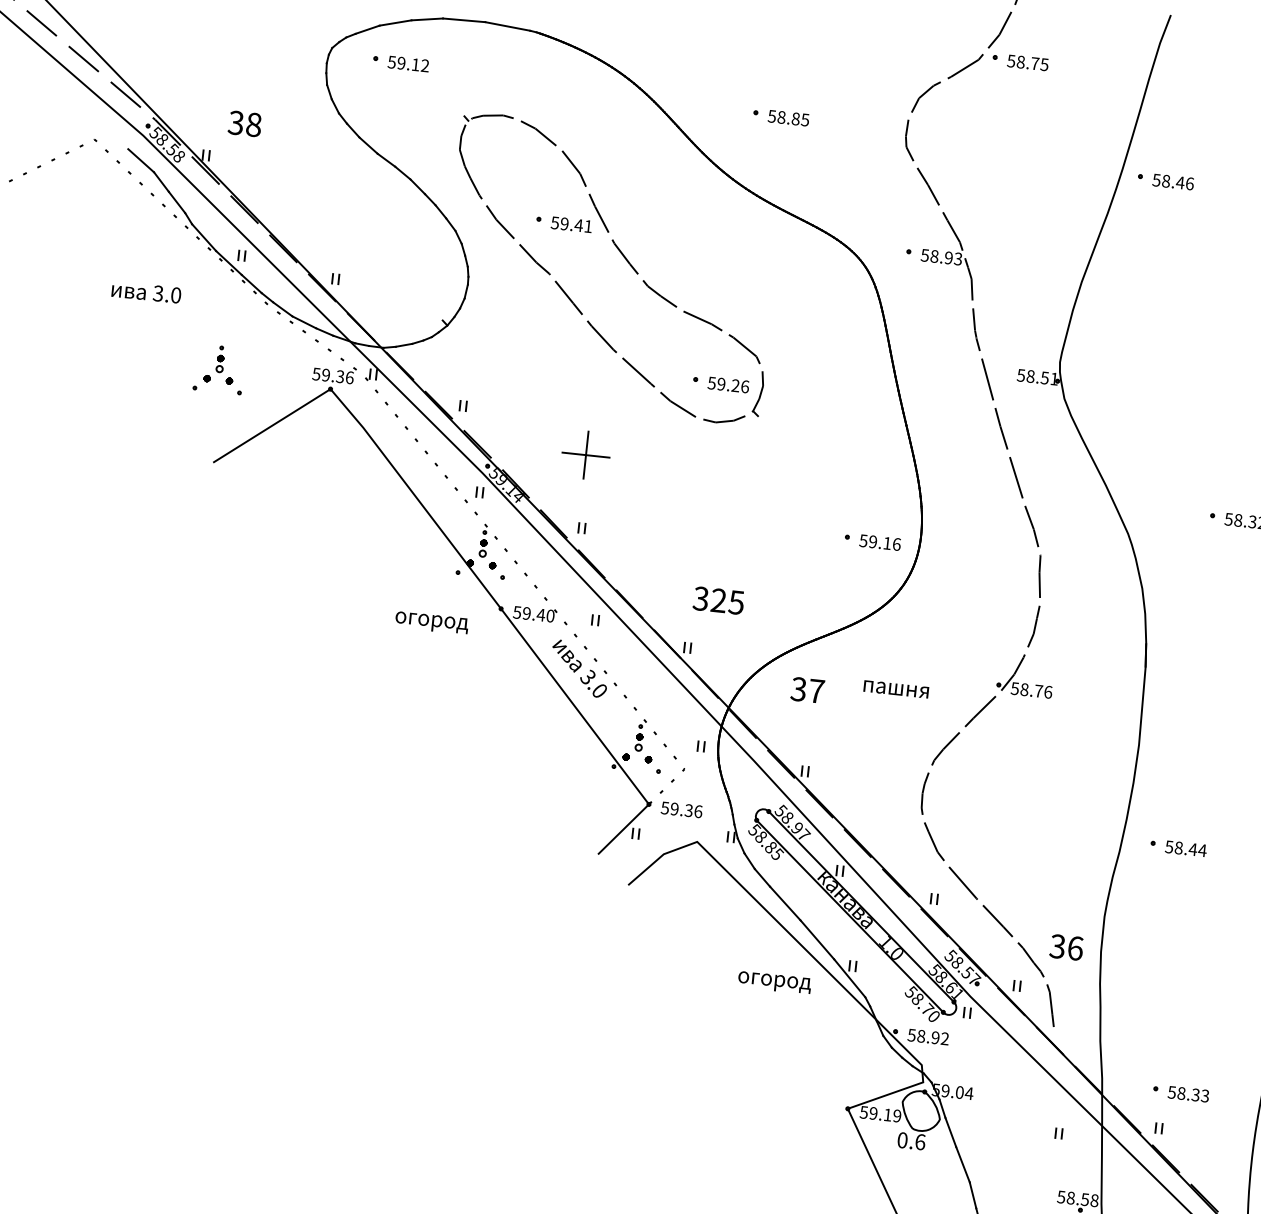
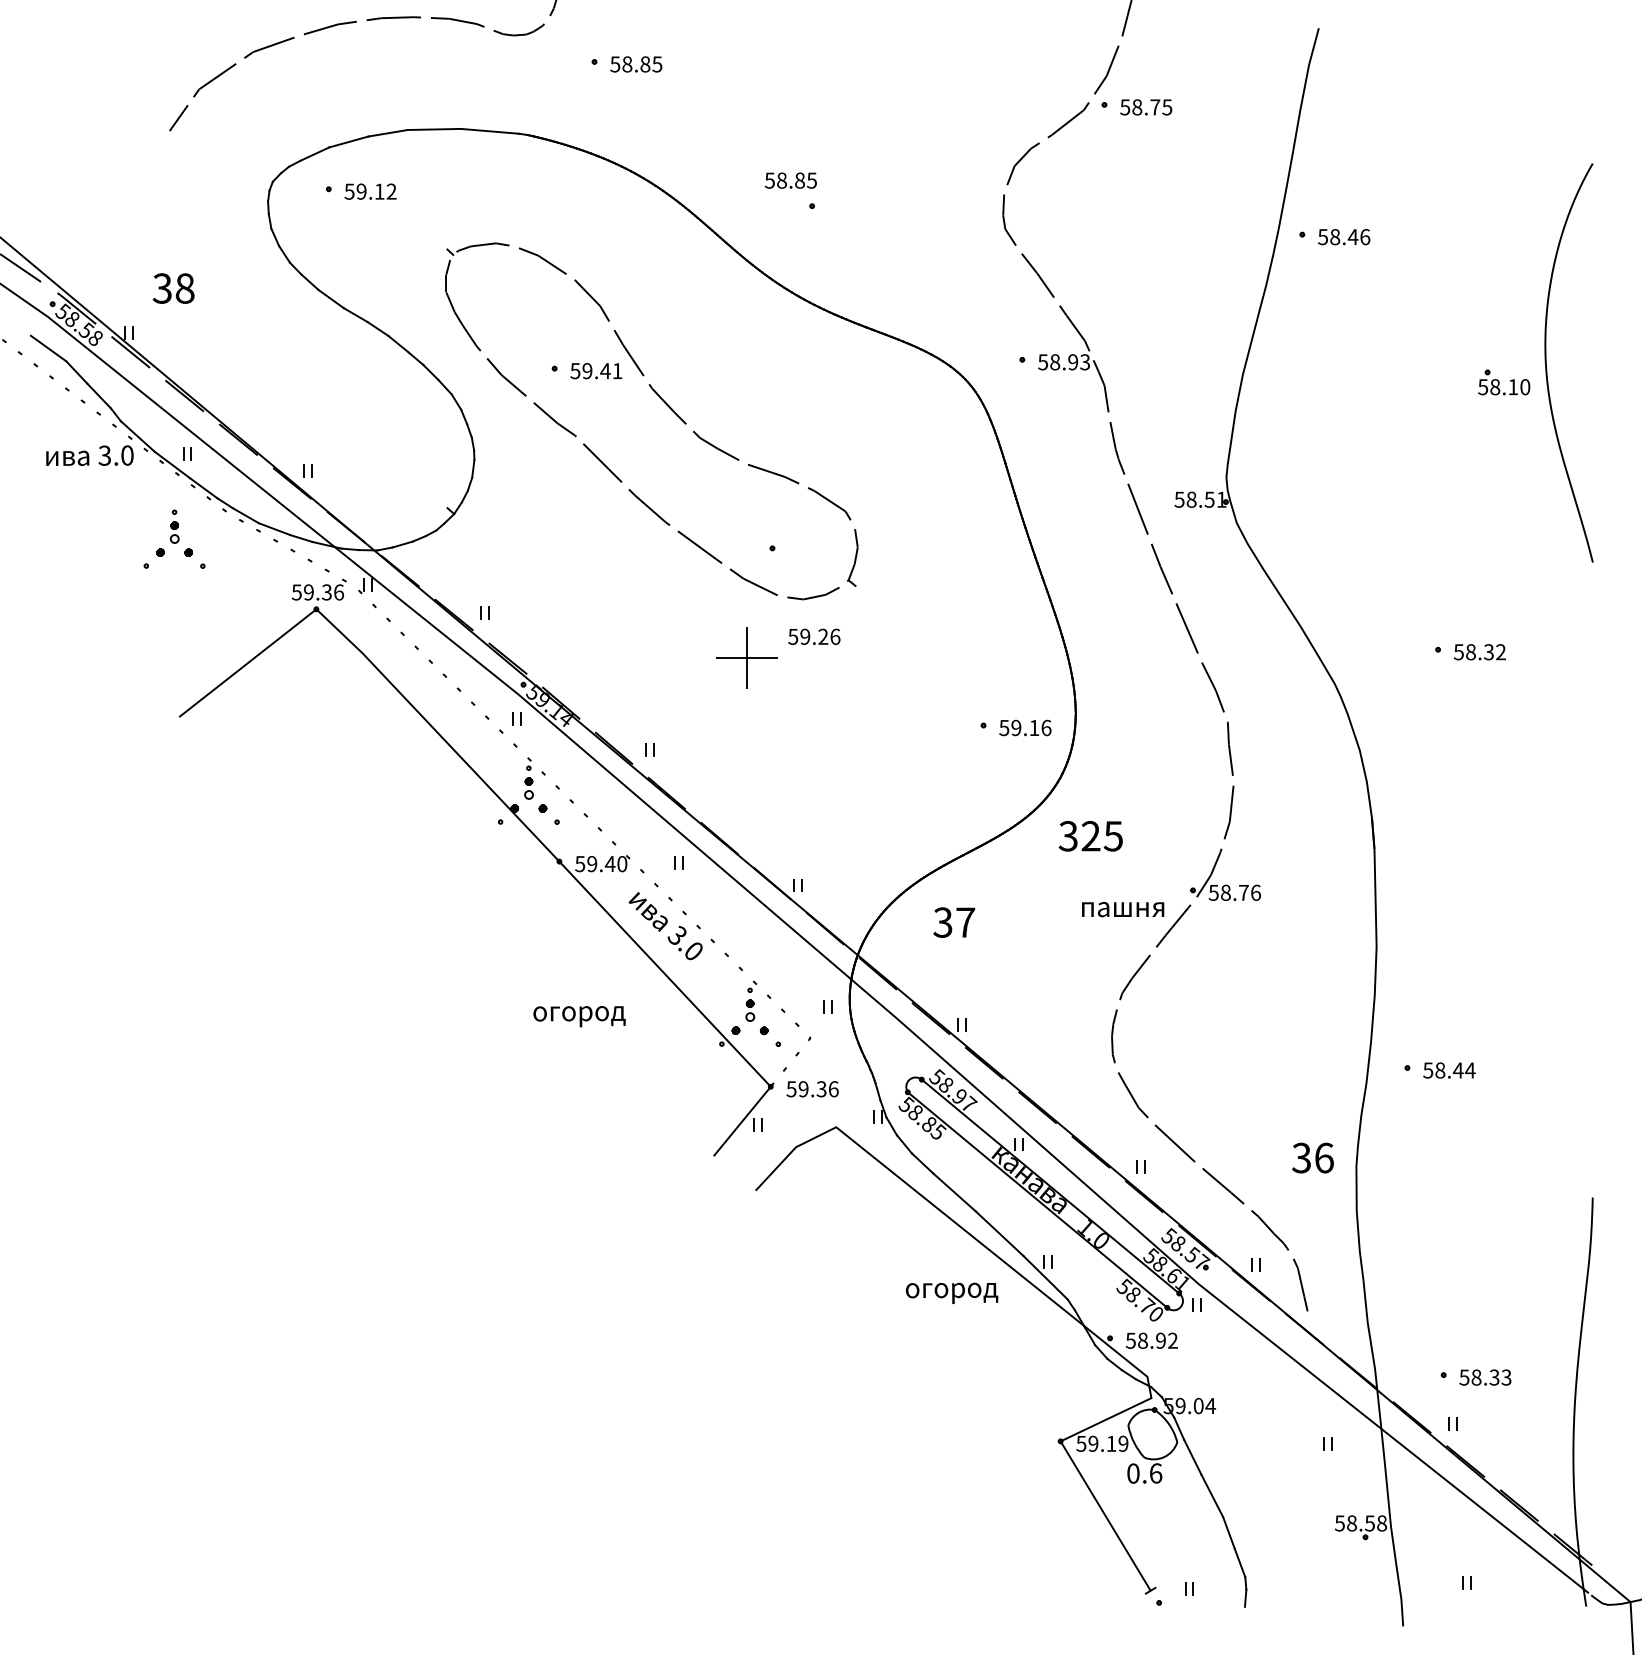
text: (788, 118) -> (790, 180), moved
text: (146, 292) -> (89, 455), moved
part: (219, 368) -> (174, 538), moved
text: (728, 384) -> (814, 636), moved
part: (585, 454) -> (746, 657), moved
text: (718, 600) -> (1090, 836), moved
text: (431, 622) -> (579, 1016), moved
text: (896, 689) -> (1123, 909), moved
text: (1066, 946) -> (1312, 1157), moved

